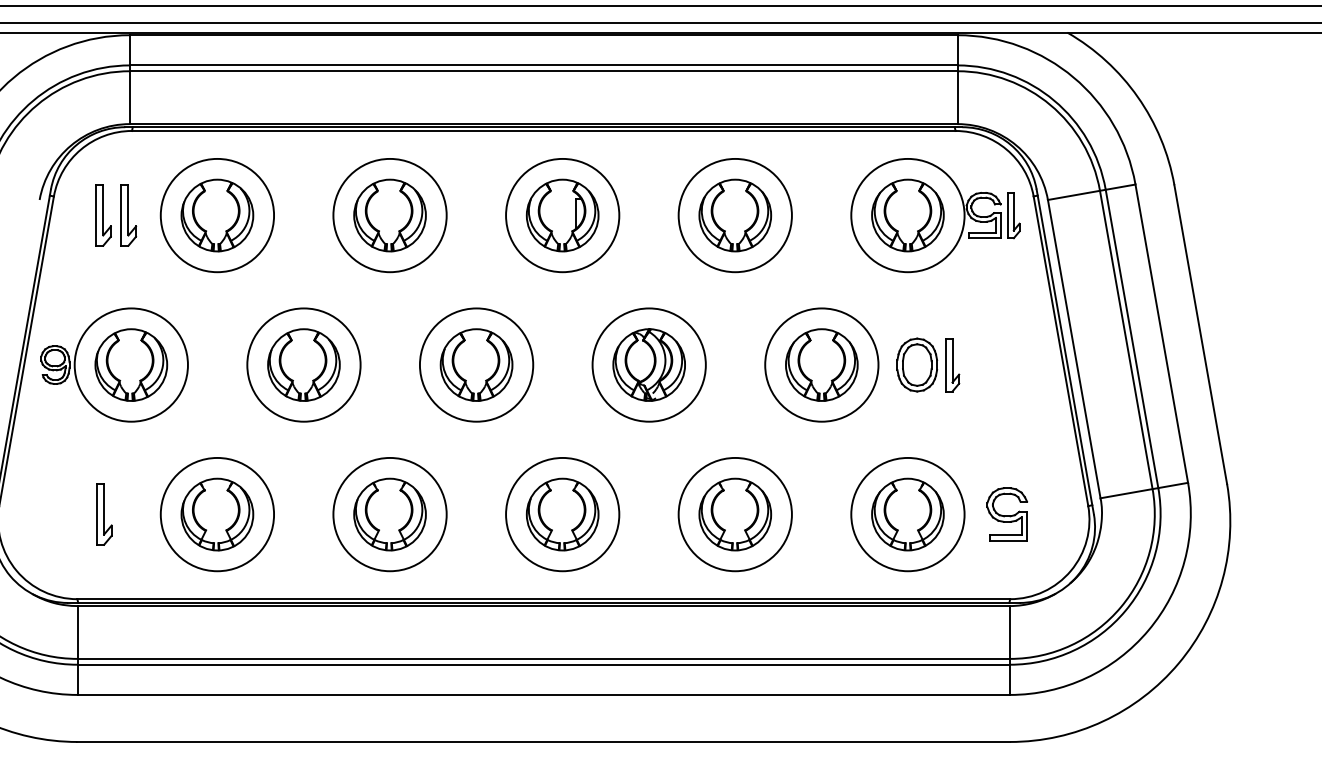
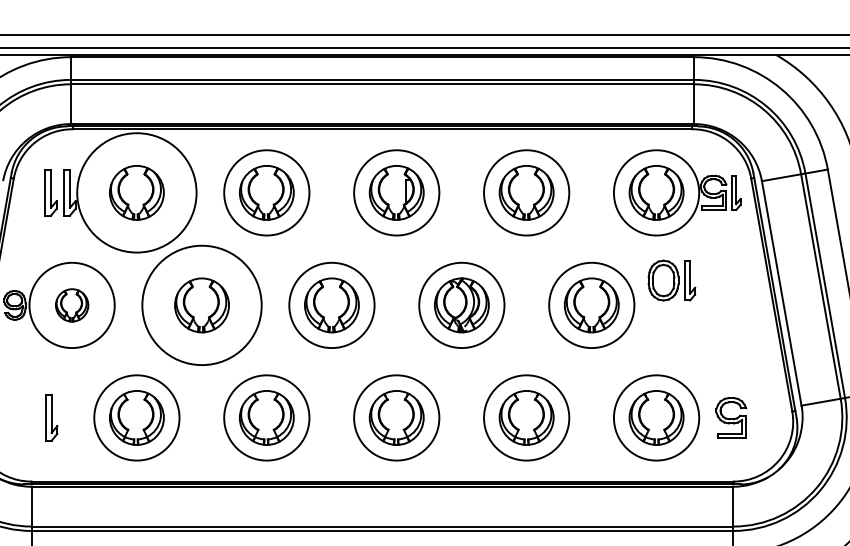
circle: (217, 215) -> (136, 192), size x1.4
part: (131, 364) -> (72, 304), size x0.6
circle: (303, 364) -> (201, 304), size x1.4
part: (928, 364) -> (672, 280), moved

